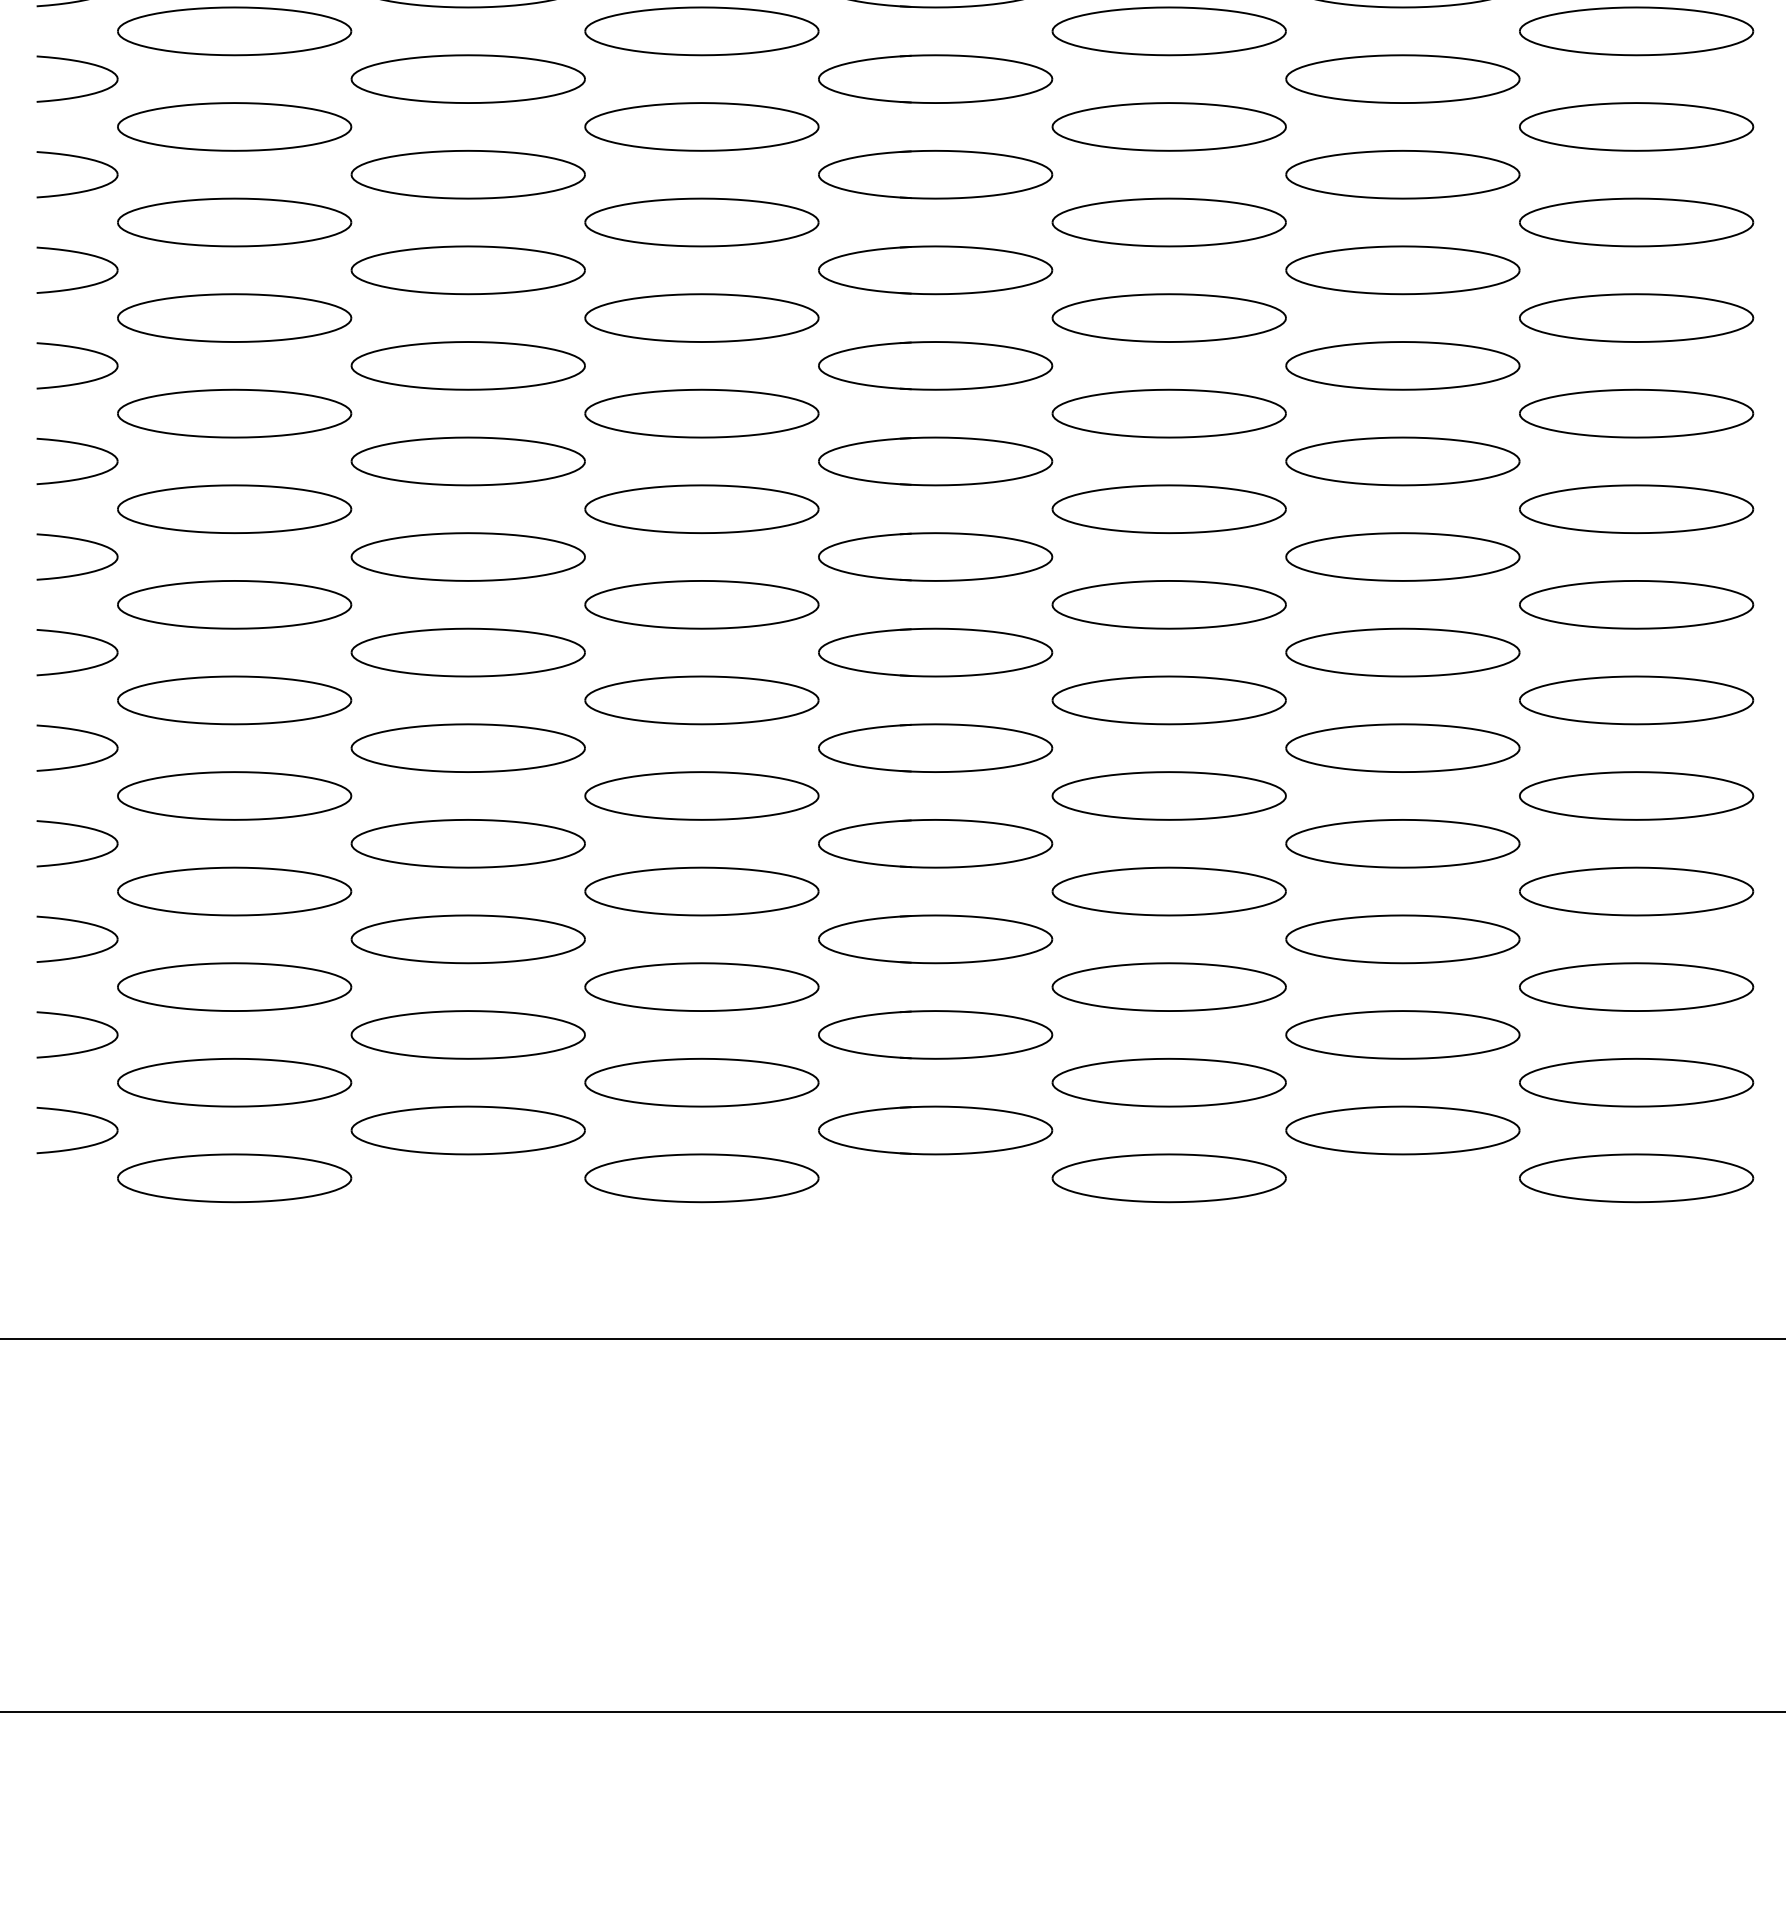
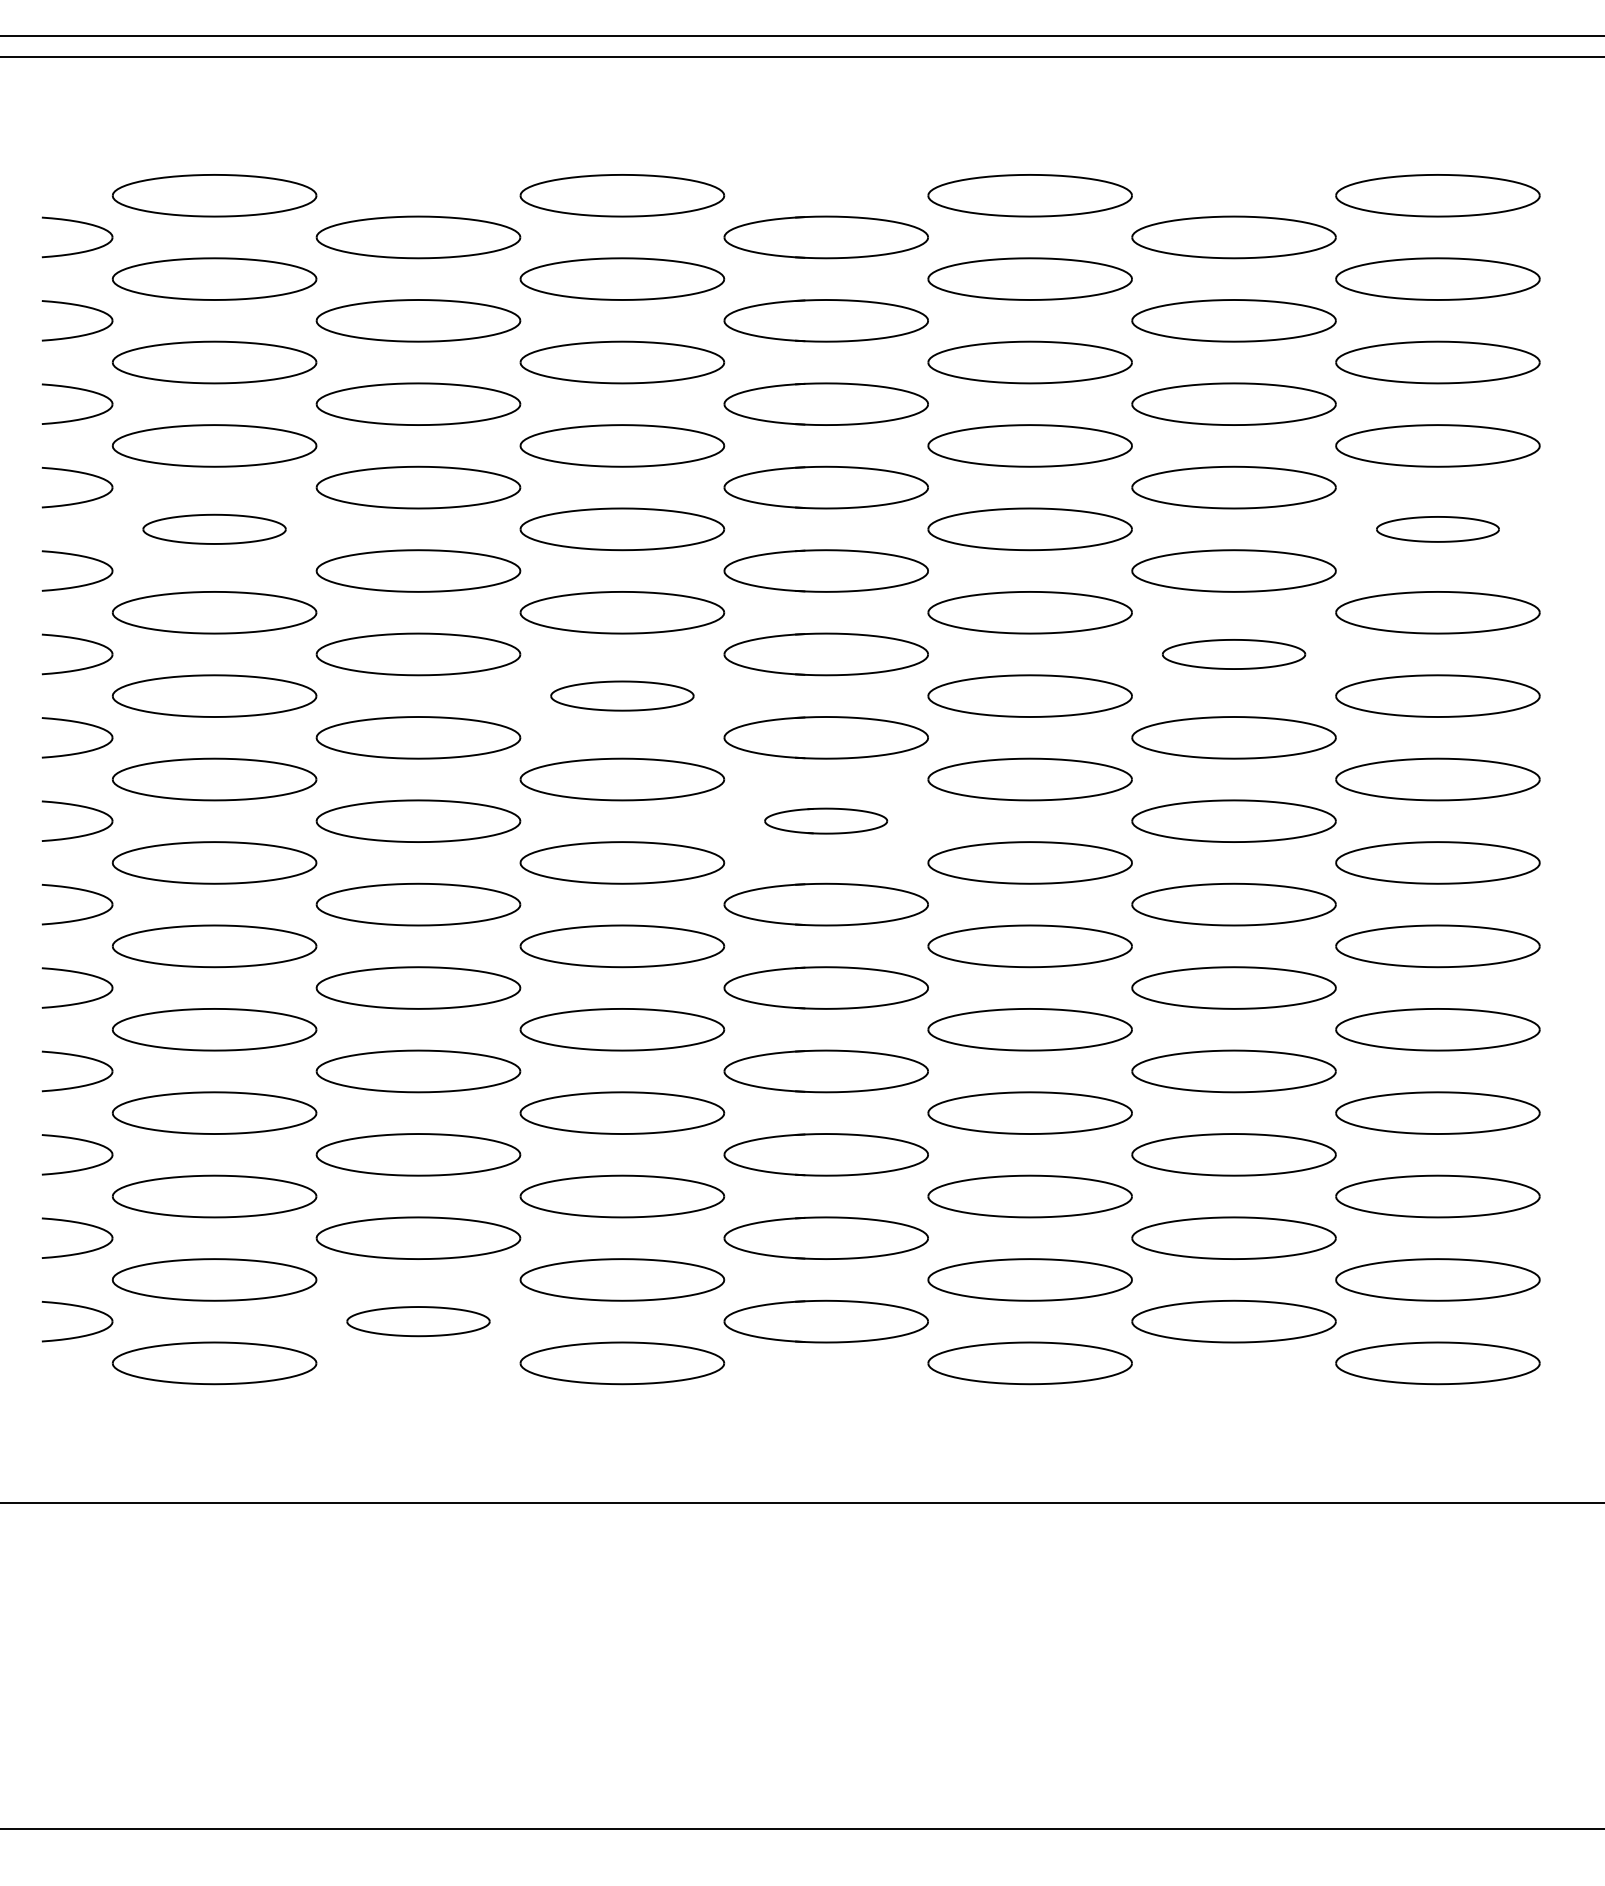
part: (234, 222) -> (214, 529), size x0.7
part: (1636, 222) -> (1437, 529), size x0.6
part: (1402, 365) -> (1233, 654), size x0.7
part: (702, 412) -> (622, 695), size x0.7
part: (934, 556) -> (825, 820), size x0.6
part: (468, 1130) -> (418, 1321), size x0.7

